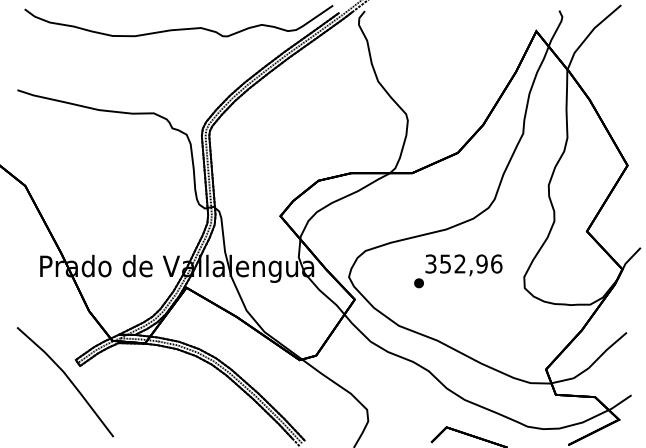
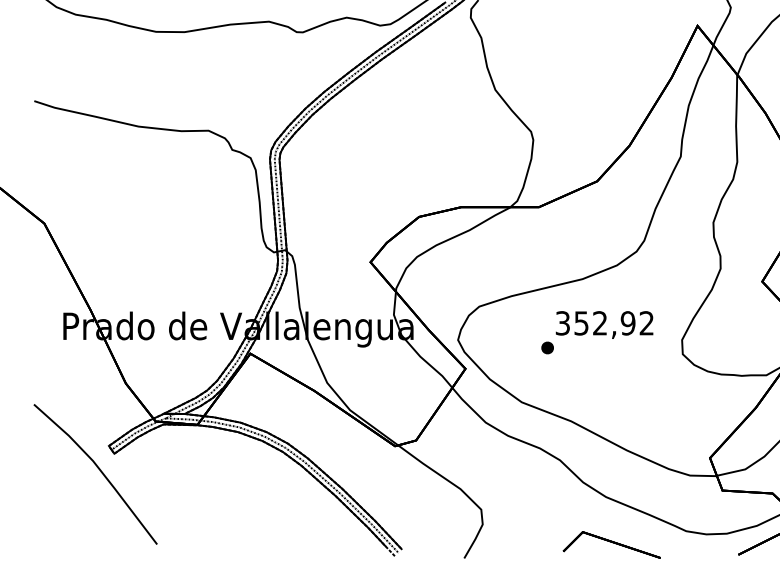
text: (496, 263) -> (646, 322), 352,96 -> 352,92

